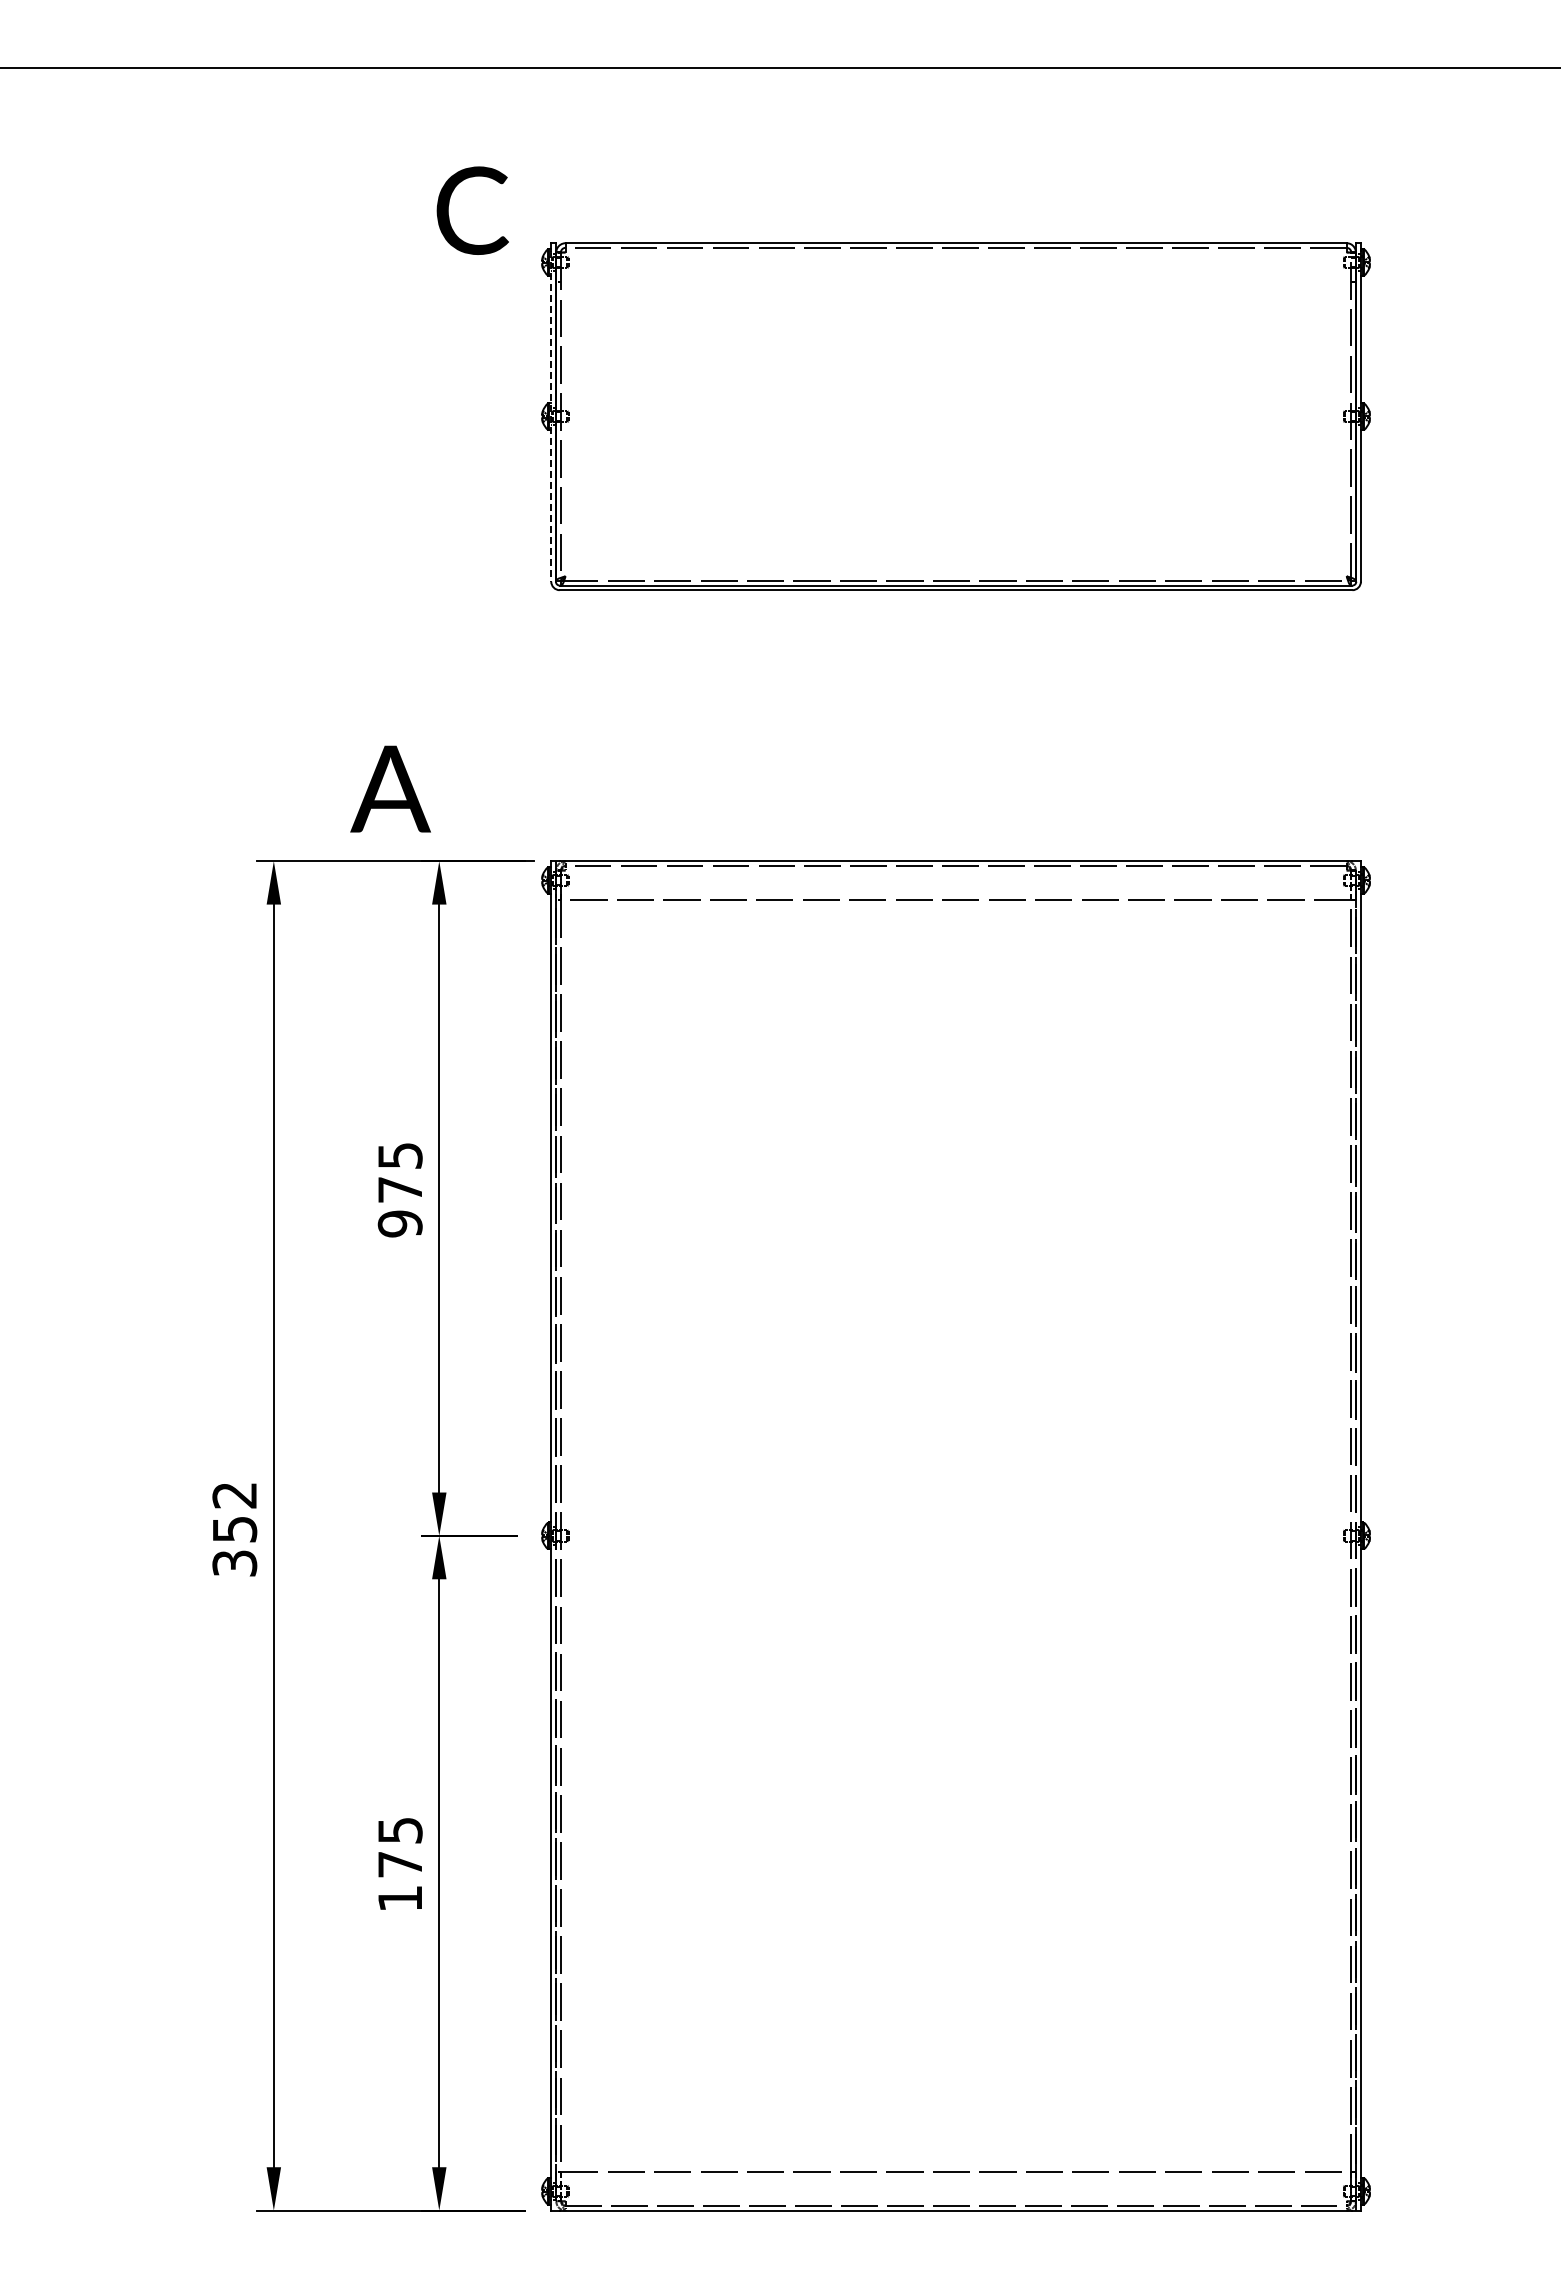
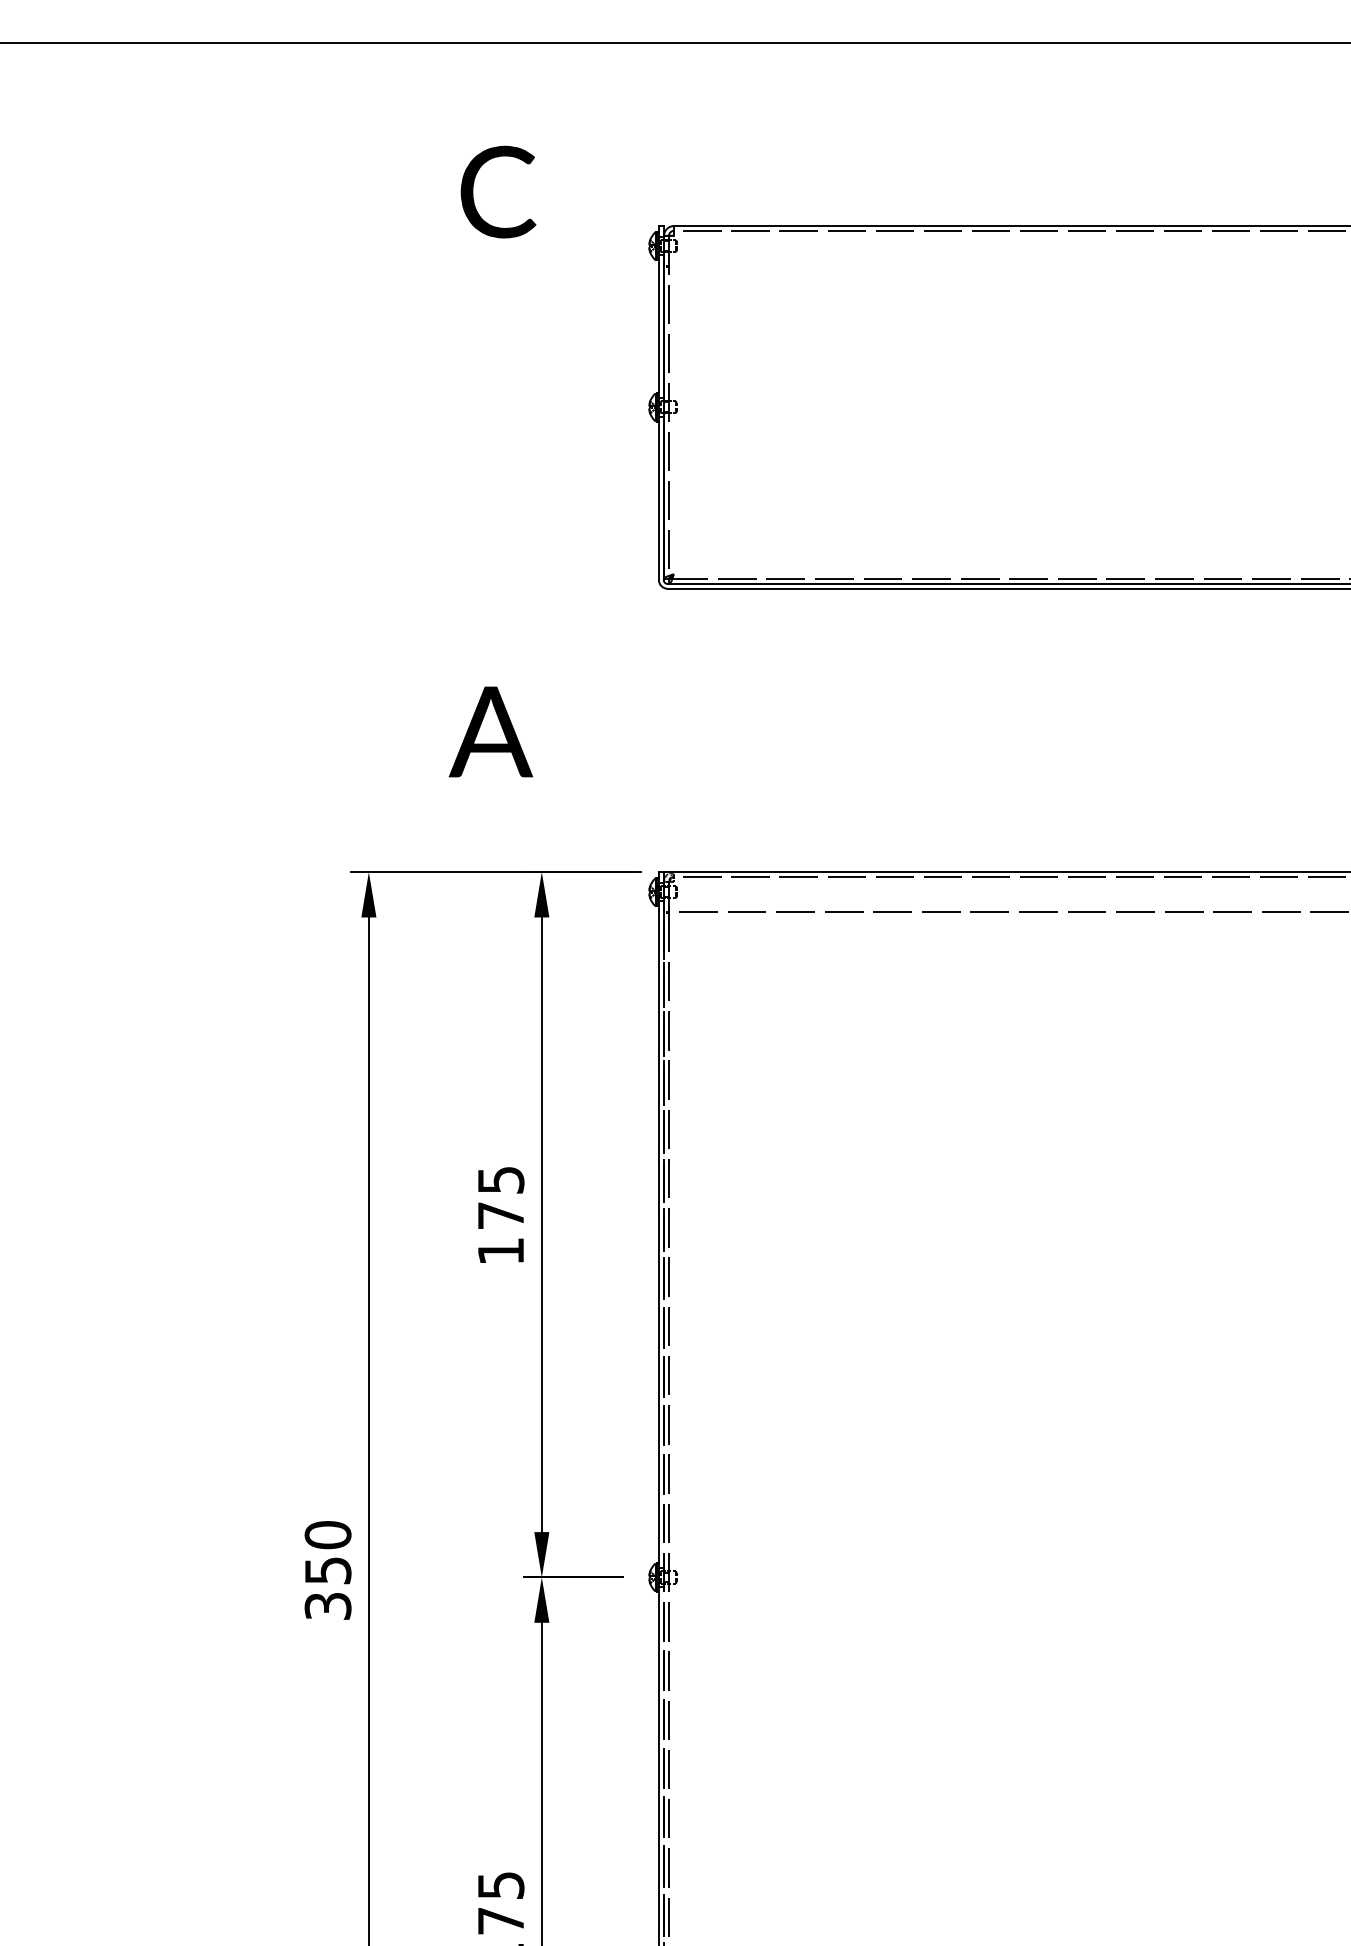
text: (472, 210) -> (498, 191), moved
line: (551, 416) -> (659, 407), dashed -> solid
text: (390, 788) -> (490, 731), moved
text: (399, 1223) -> (500, 1250), 975 -> 175
text: (234, 1495) -> (327, 1535), 352 -> 350

